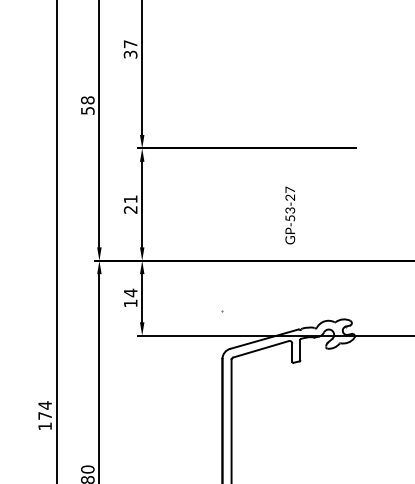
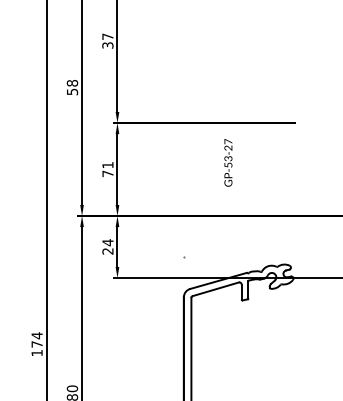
text: (130, 209) -> (107, 173), 21 -> 71
text: (290, 215) -> (228, 162), moved
text: (130, 303) -> (107, 251), 14 -> 24

